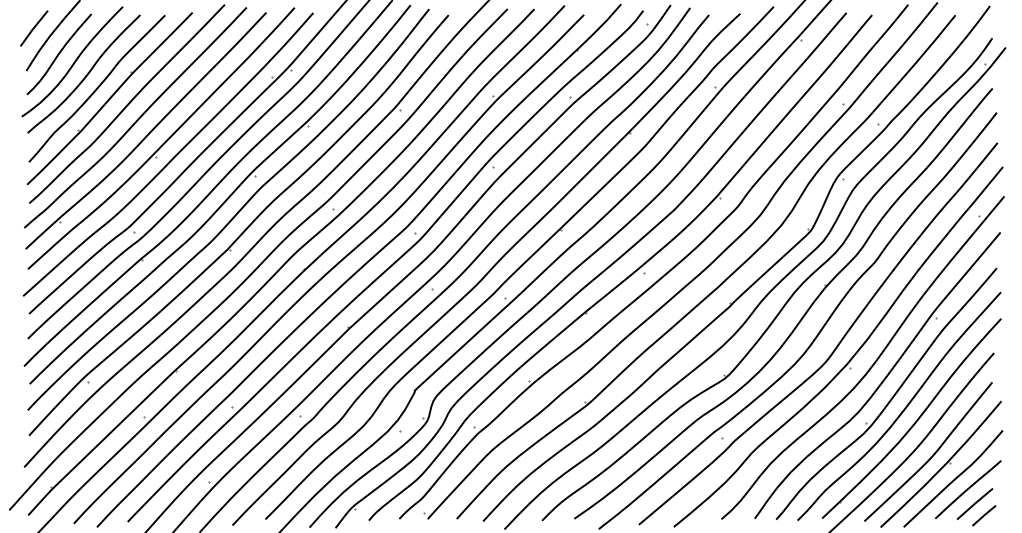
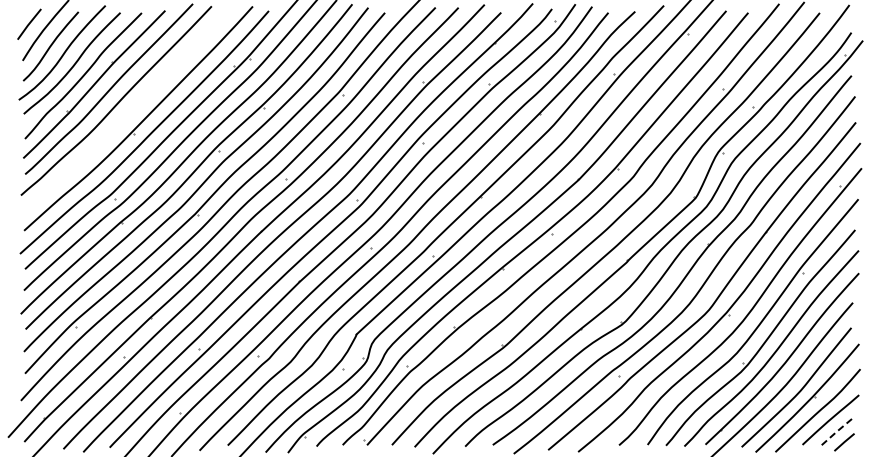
part: (146, 130) -> (125, 111), removed
line: (974, 503) -> (836, 431), solid -> dashed

